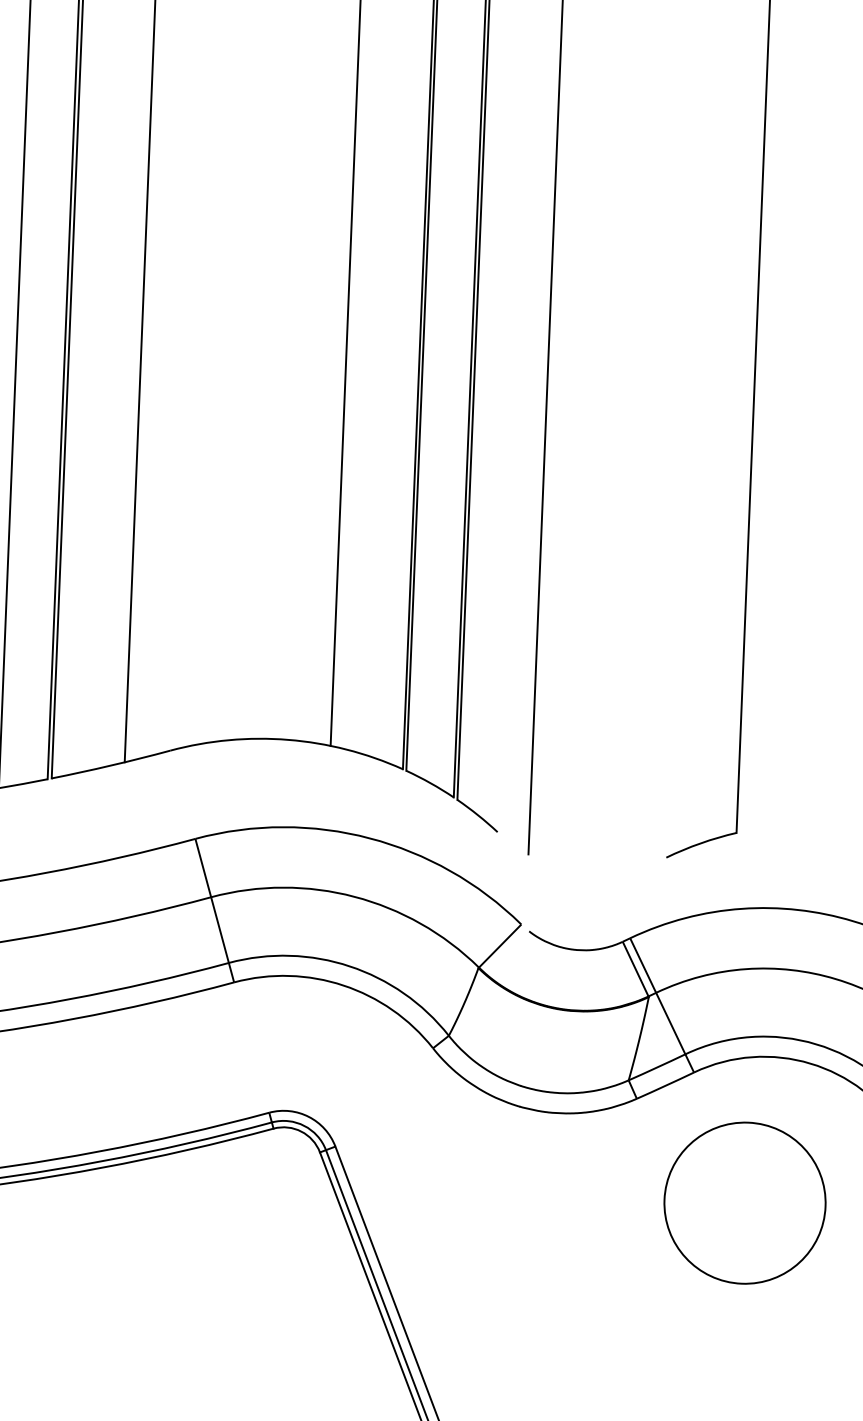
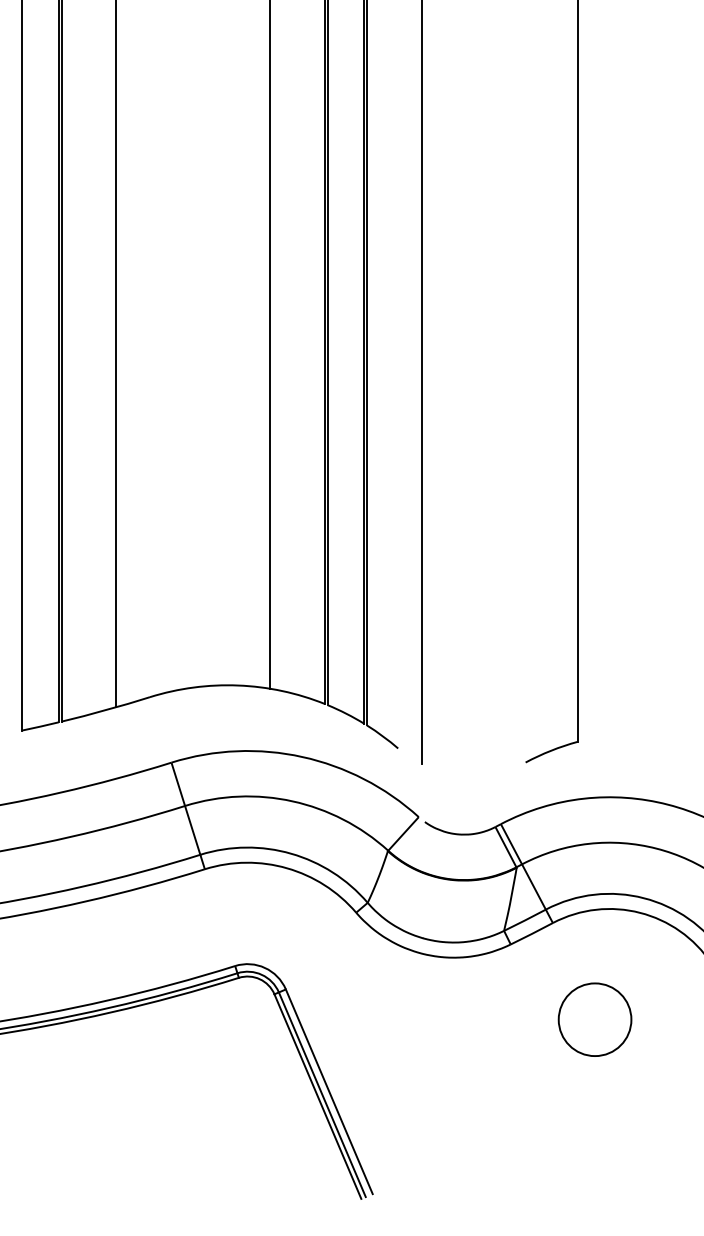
circle: (744, 1203) -> (594, 1019), size x0.6

